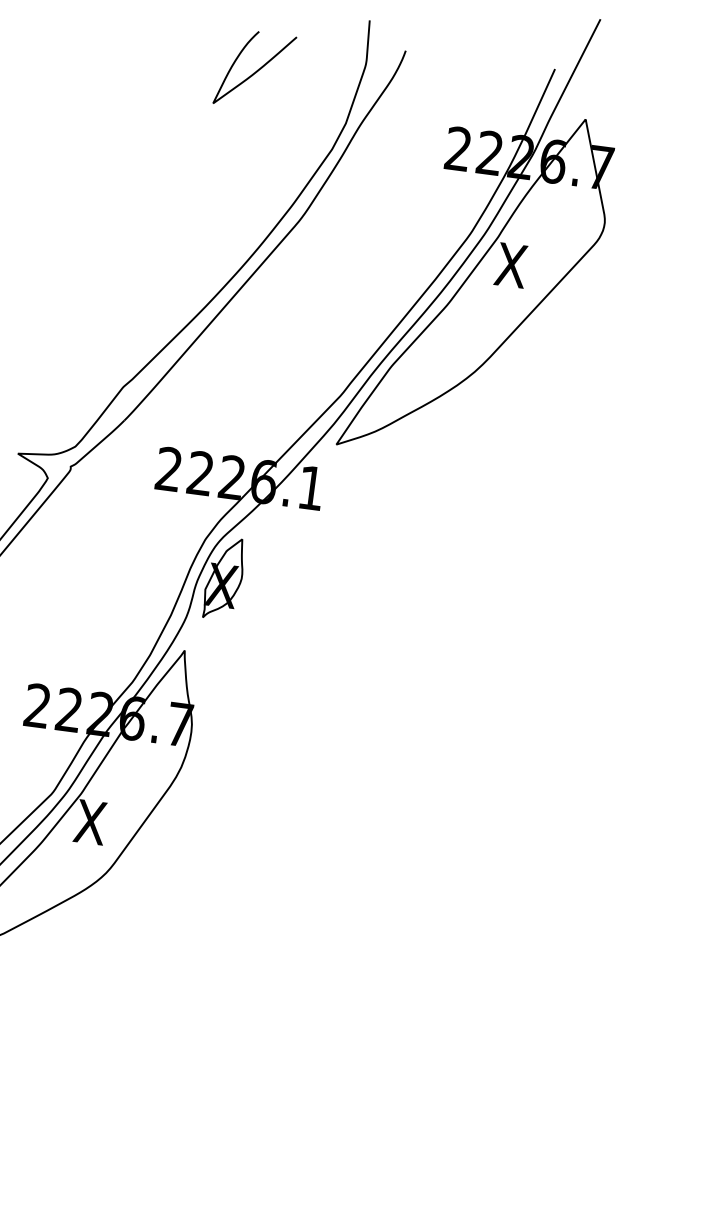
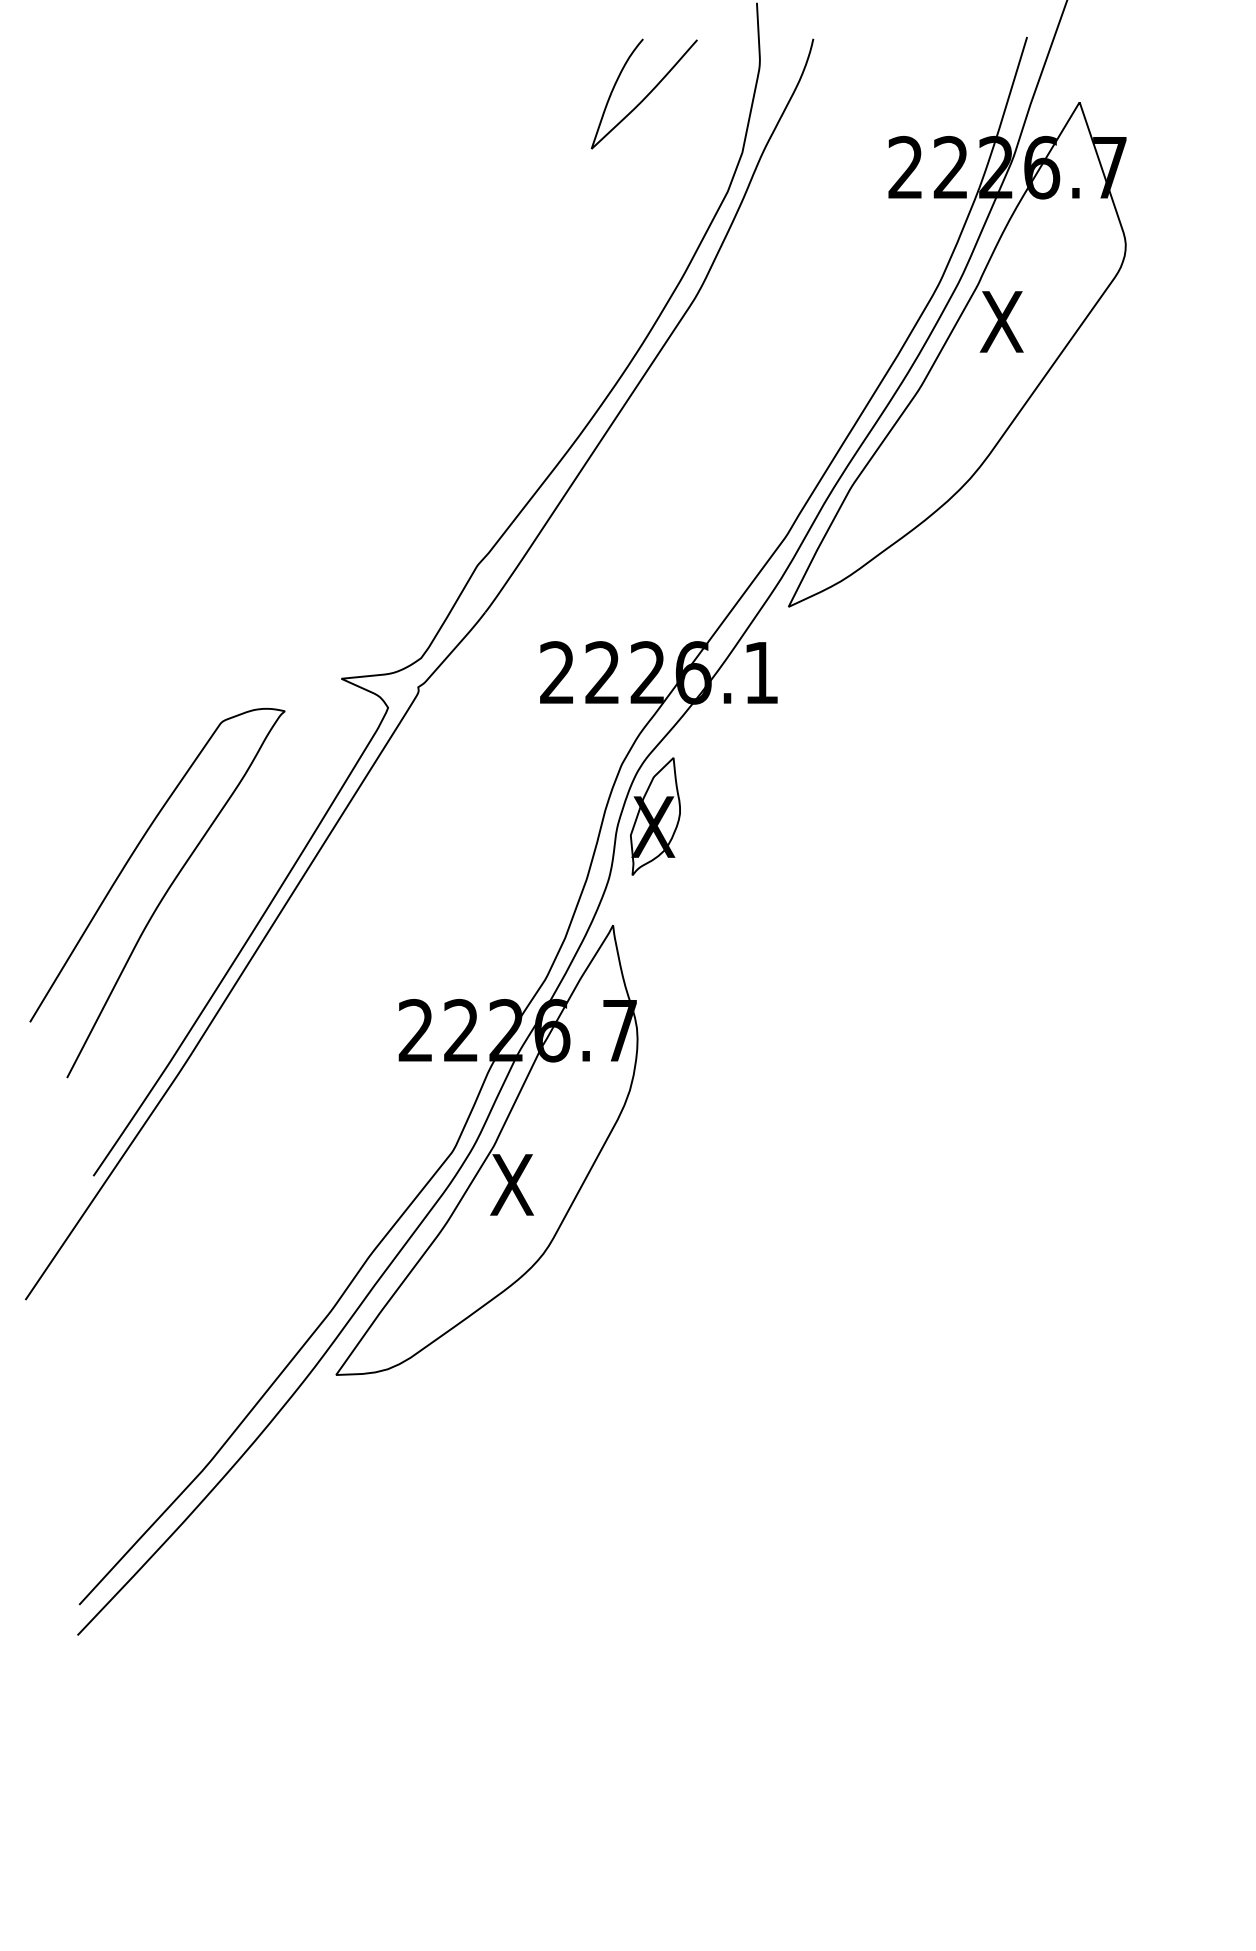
curve: (256, 71) -> (646, 95), moved

